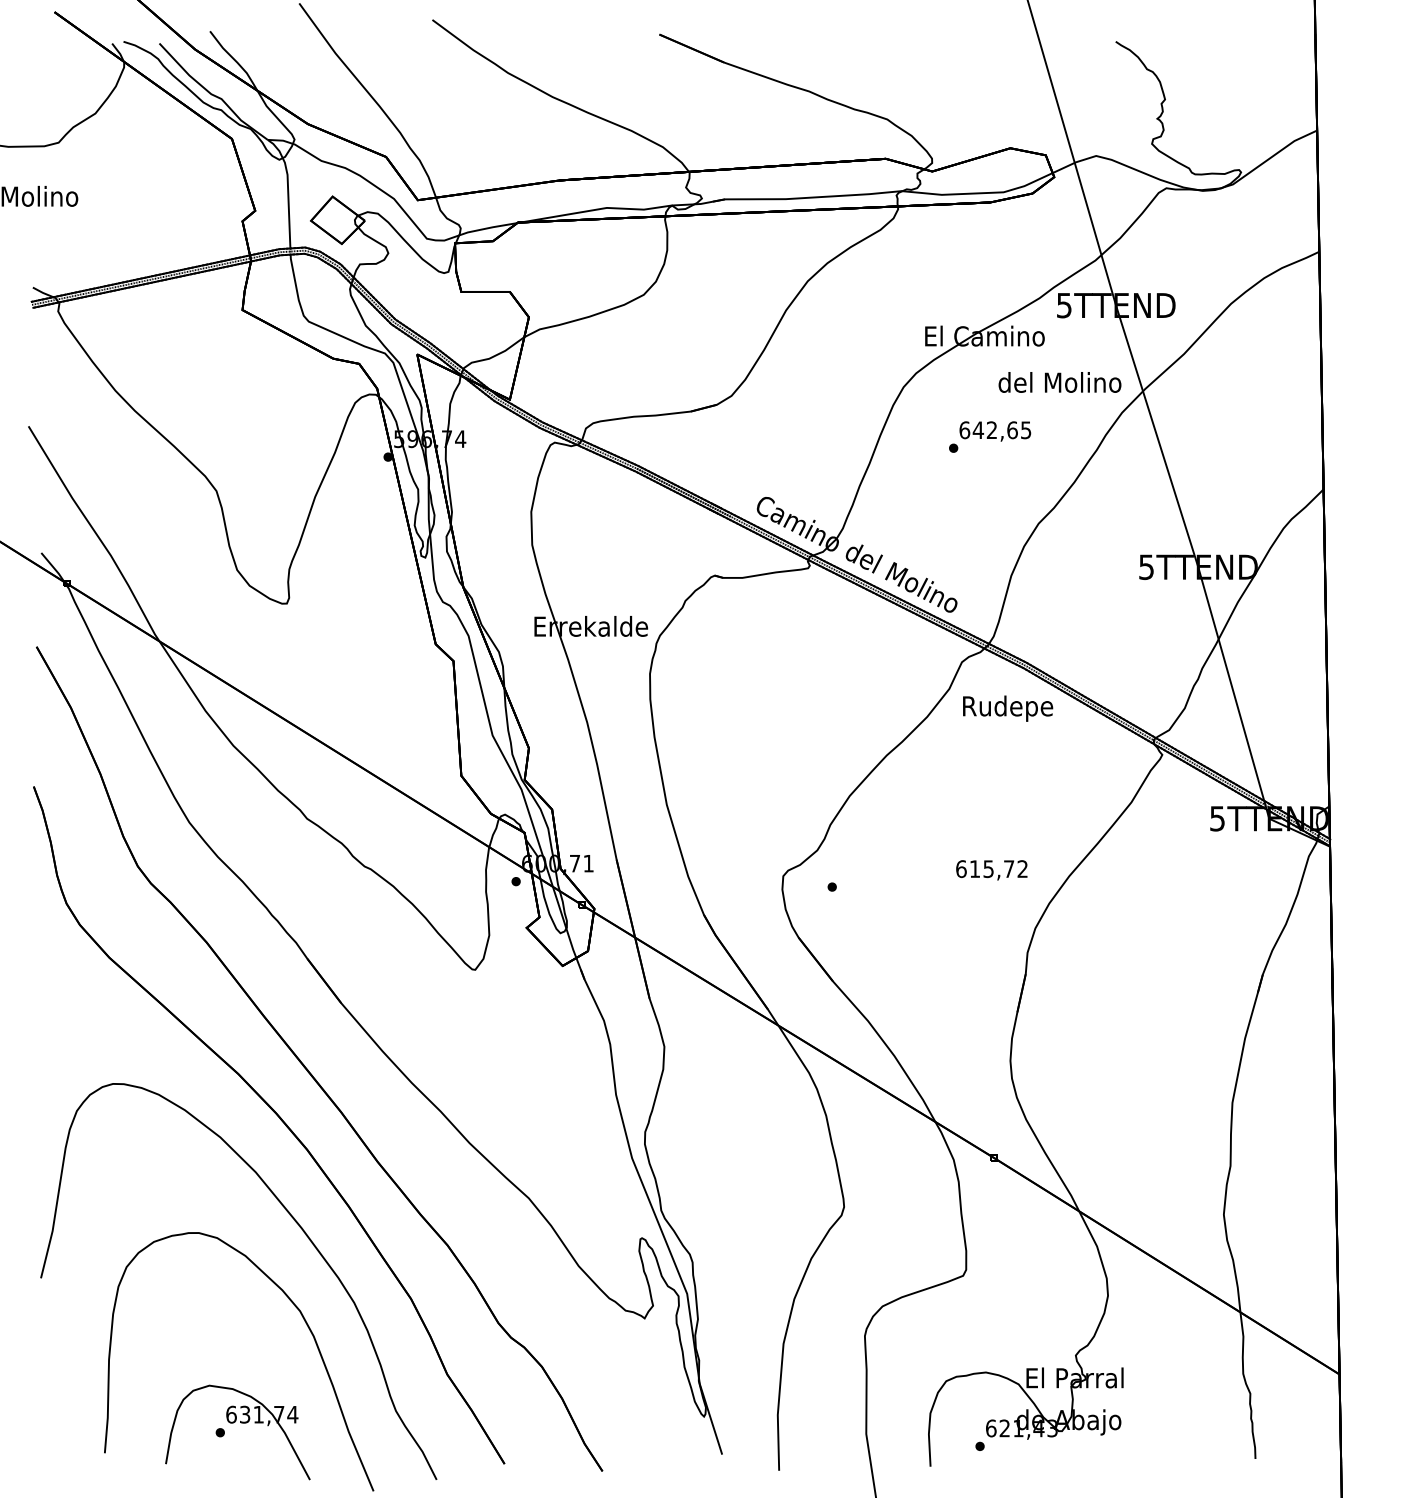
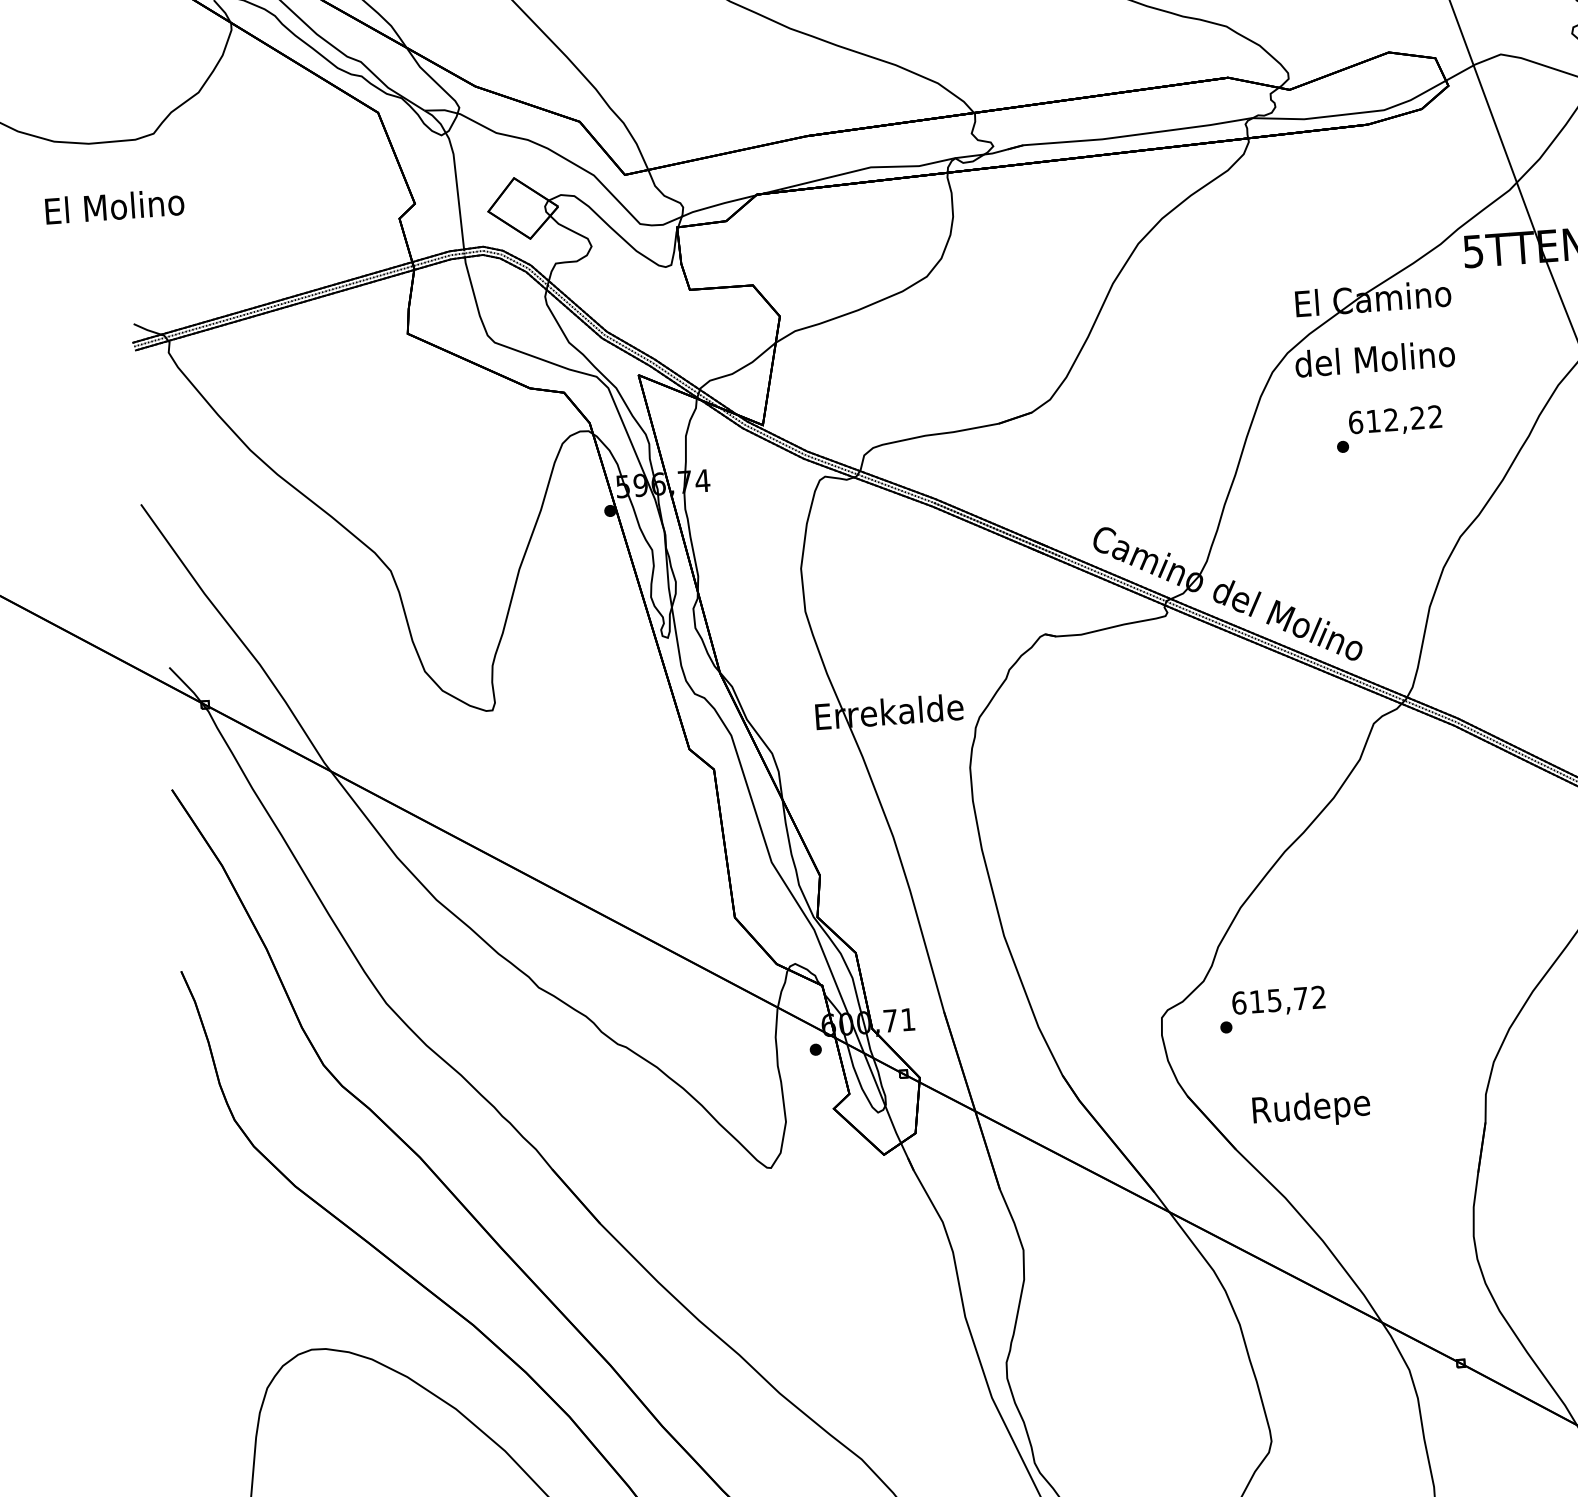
text: (1059, 382) -> (1374, 358), moved
text: (1001, 430) -> (1403, 419), 642,65 -> 612,22
text: (1008, 708) -> (1312, 1109), moved
text: (991, 870) -> (1278, 1002), moved

